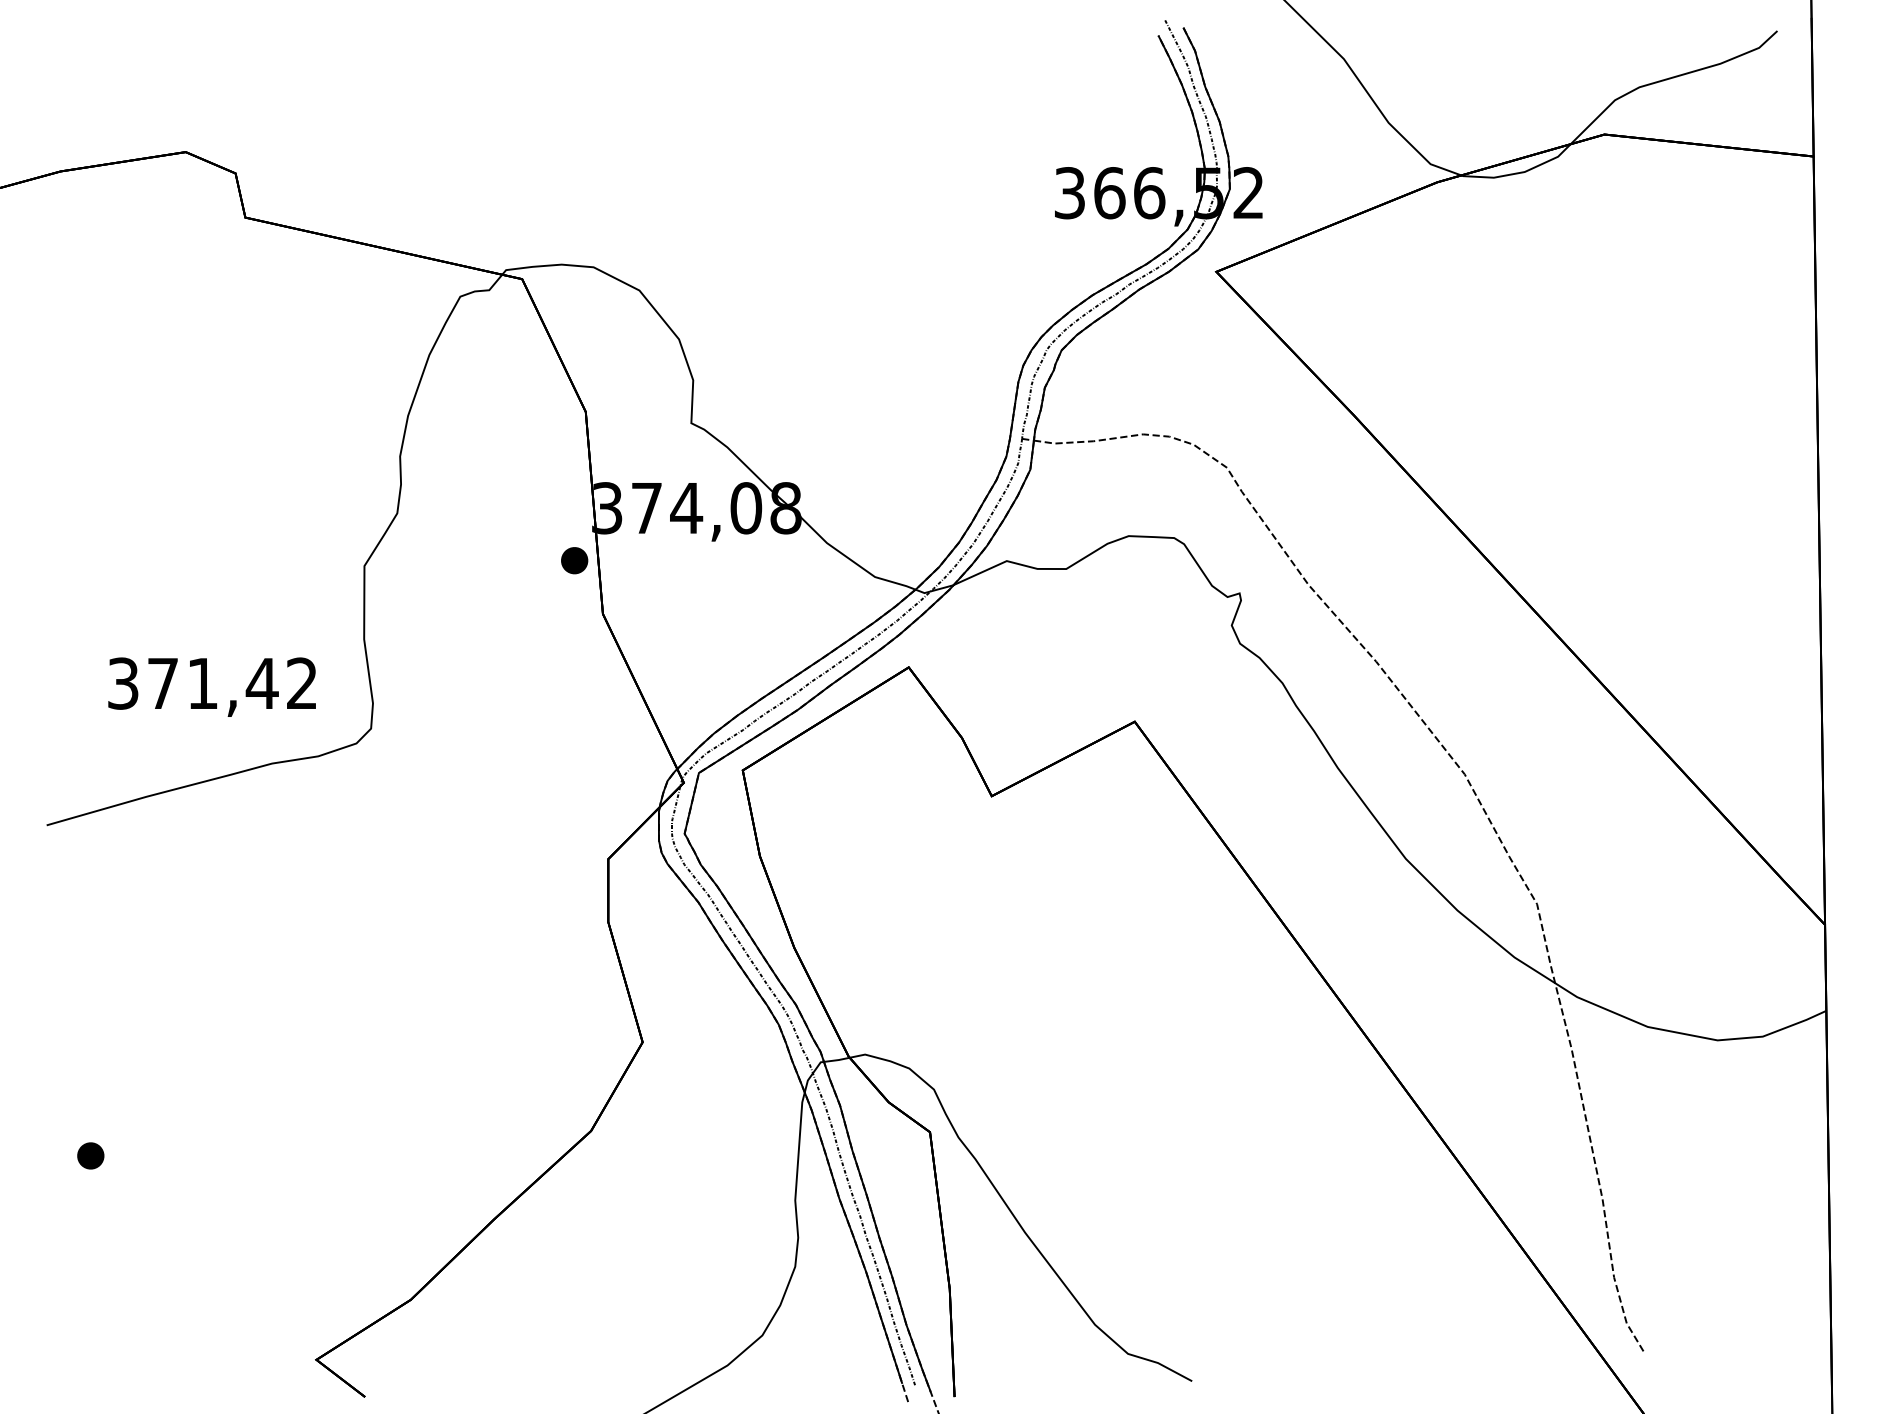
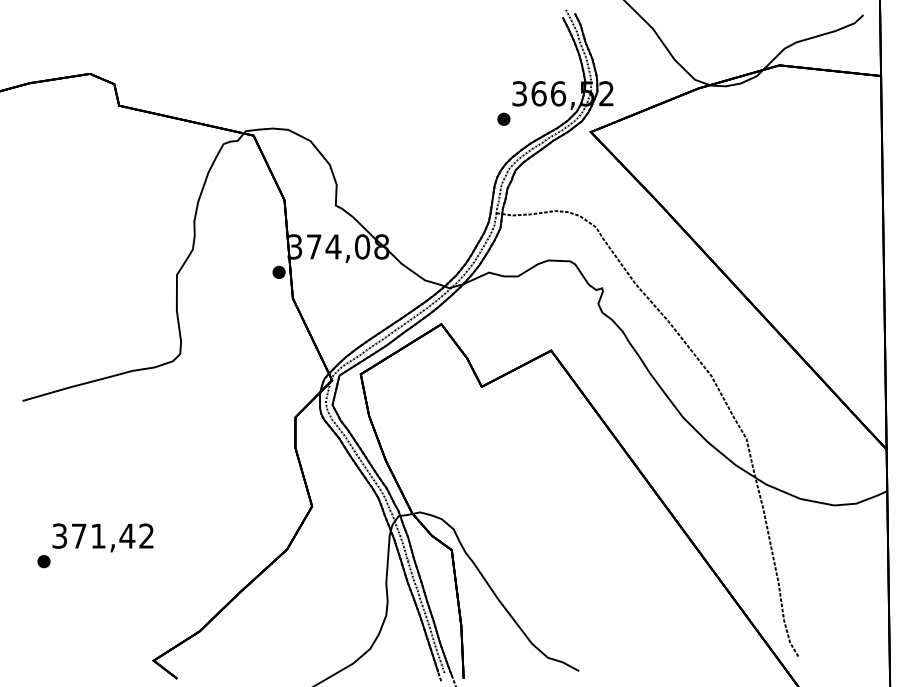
part: (1036, 243) -> (503, 118), added
text: (211, 686) -> (102, 537), moved

